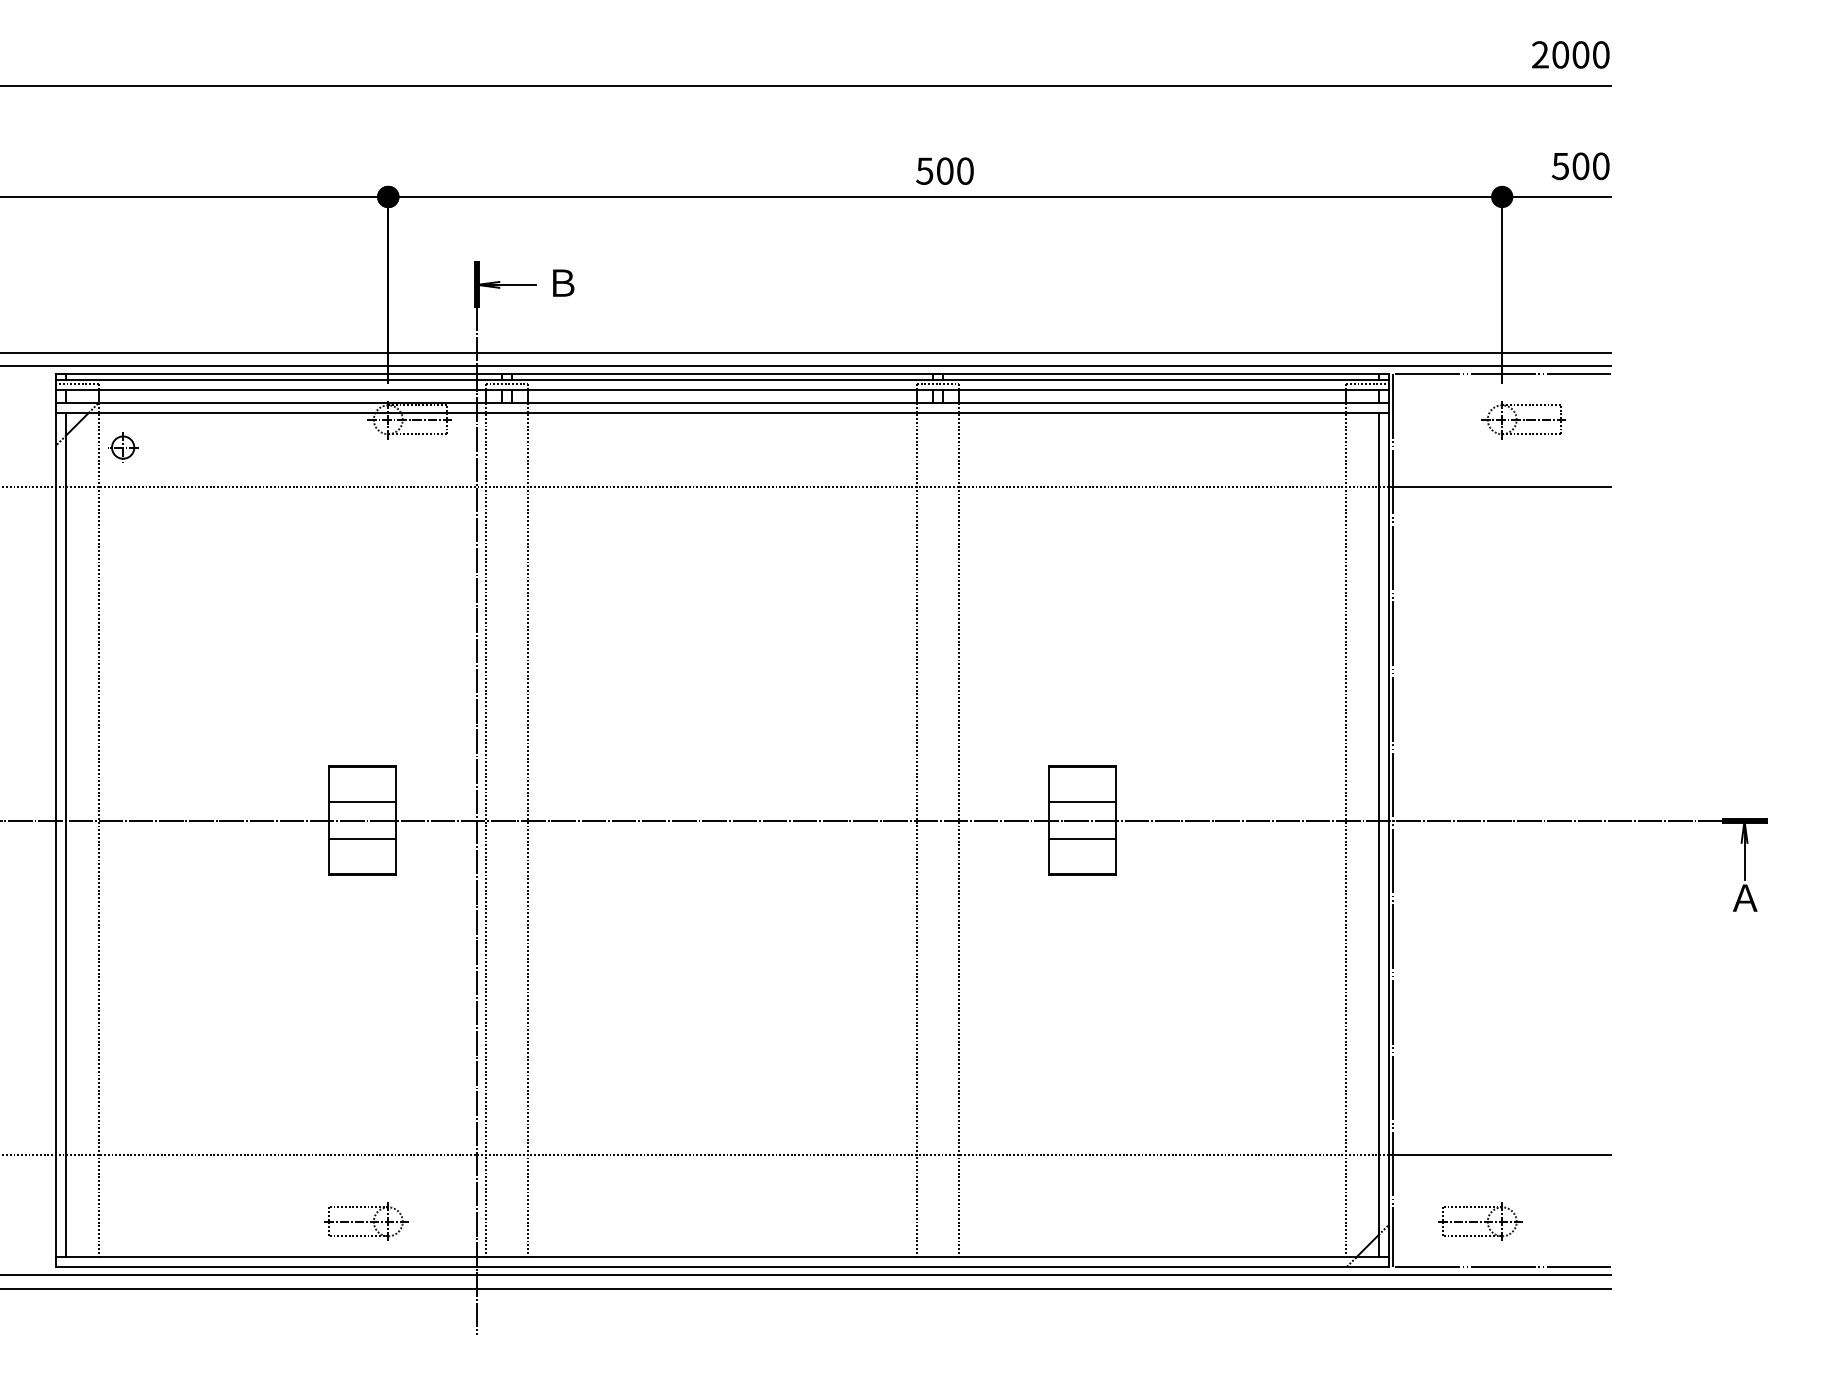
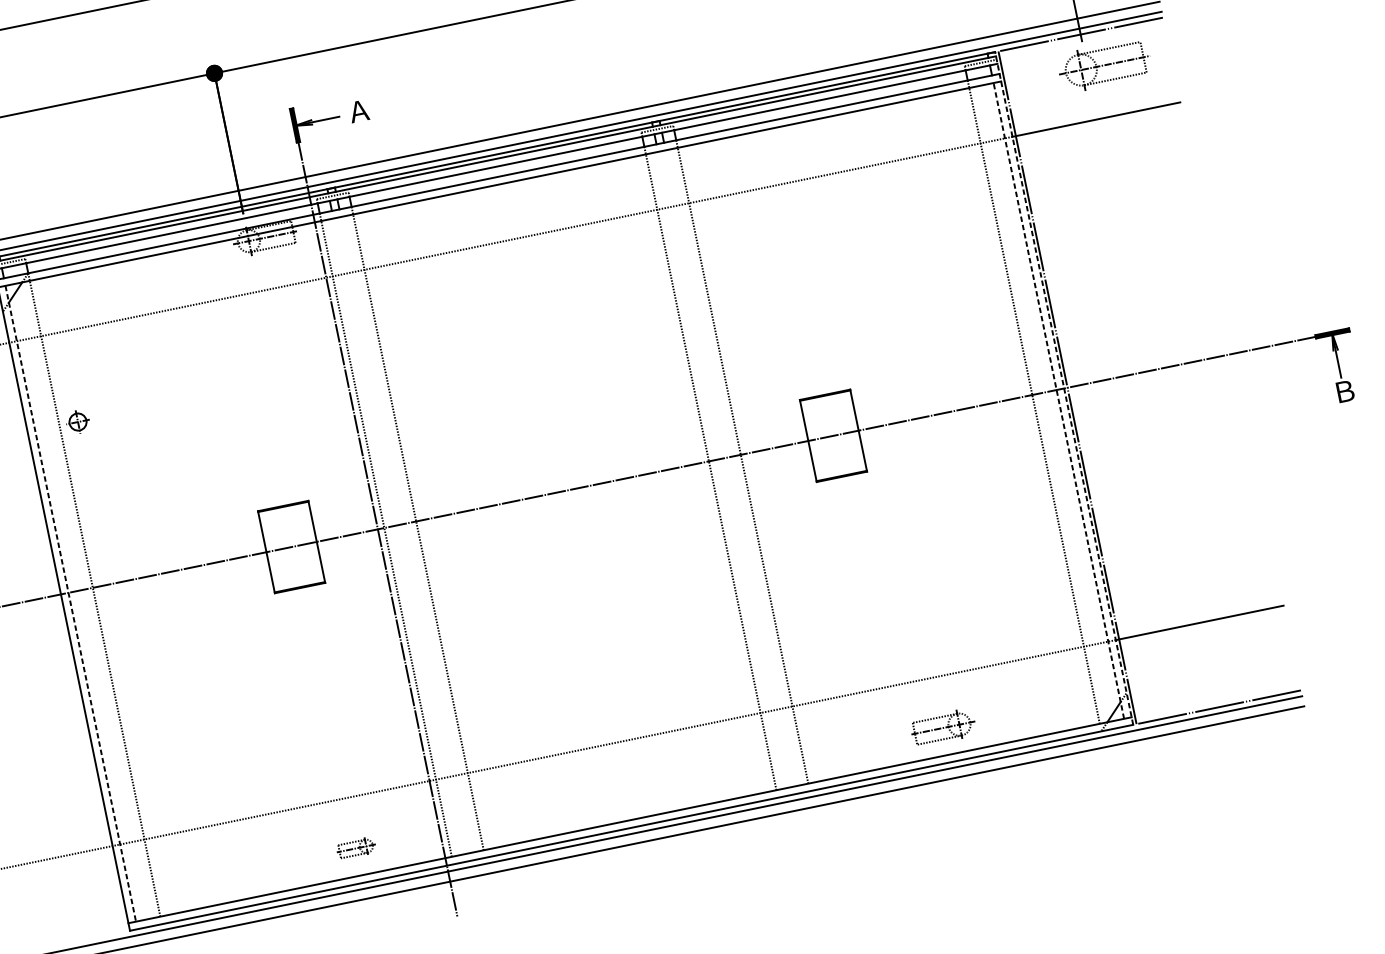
text: (562, 282) -> (358, 110), Ｂ -> Ａ
part: (1523, 420) -> (1103, 66), size x1.4
part: (123, 447) -> (78, 421), moved
line: (362, 802) -> (288, 533), removed
line: (1081, 802) -> (830, 422), removed
line: (1388, 820) -> (1064, 388), solid -> dashed
line: (1378, 834) -> (1058, 400), solid -> dashed
line: (66, 835) -> (70, 603), solid -> dashed
line: (362, 839) -> (294, 561), removed
line: (1081, 839) -> (835, 450), removed
text: (1744, 897) -> (1344, 391), Ａ -> Ｂ
part: (366, 1221) -> (356, 848), size x0.6
part: (1480, 1221) -> (943, 727), moved

